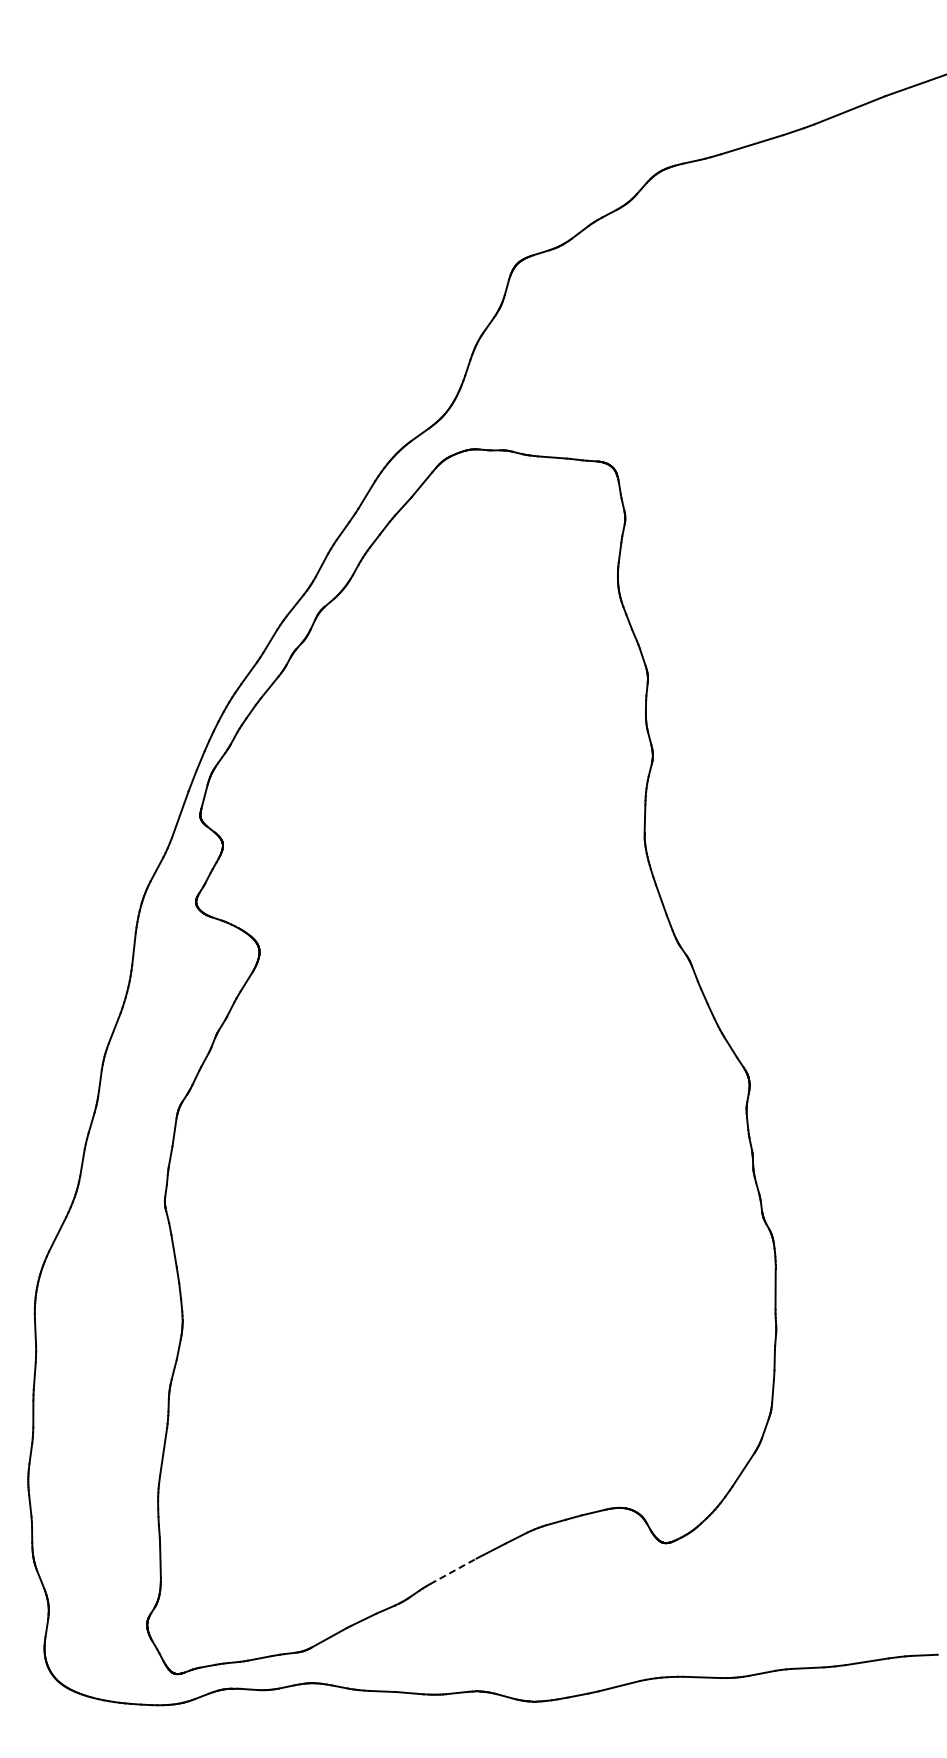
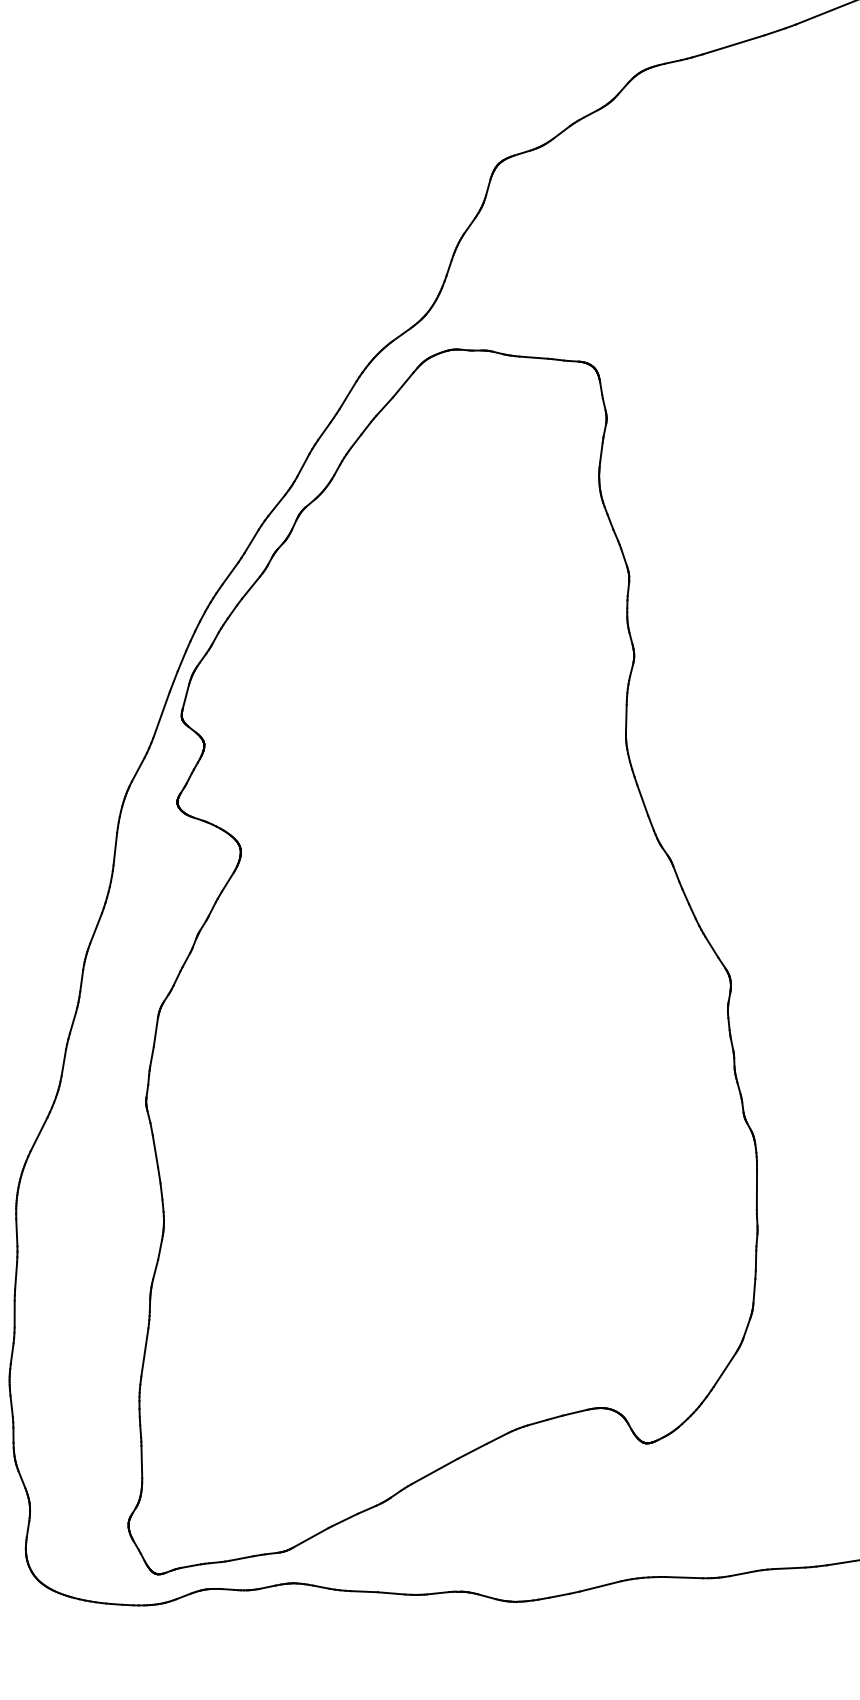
line: (453, 1571) -> (434, 1471), dashed -> solid

